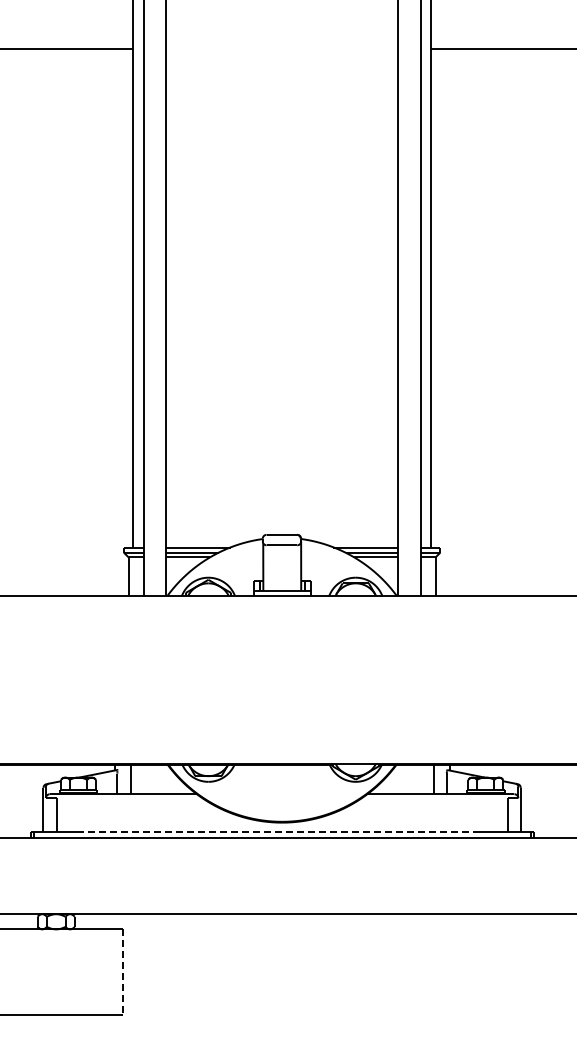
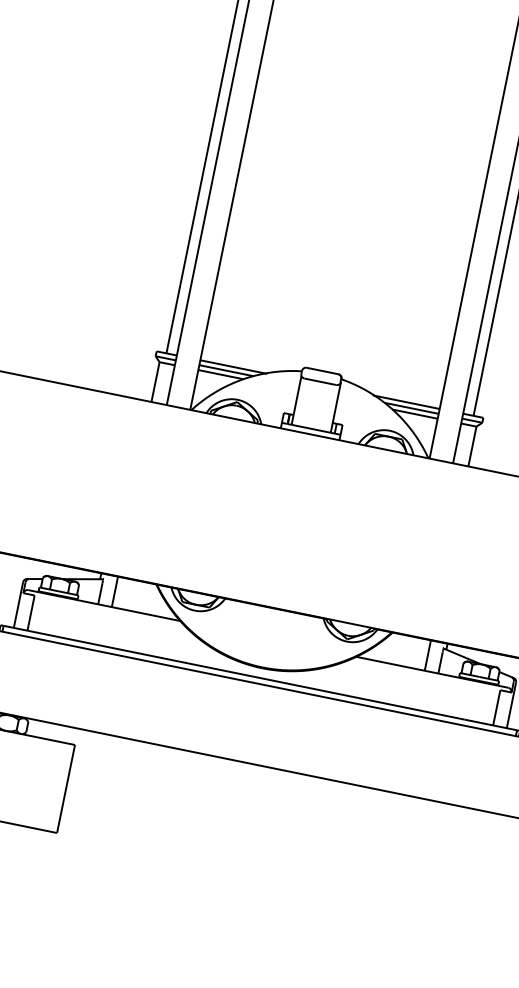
line: (282, 832) -> (260, 678), dashed -> solid
line: (122, 972) -> (65, 789), dashed -> solid

